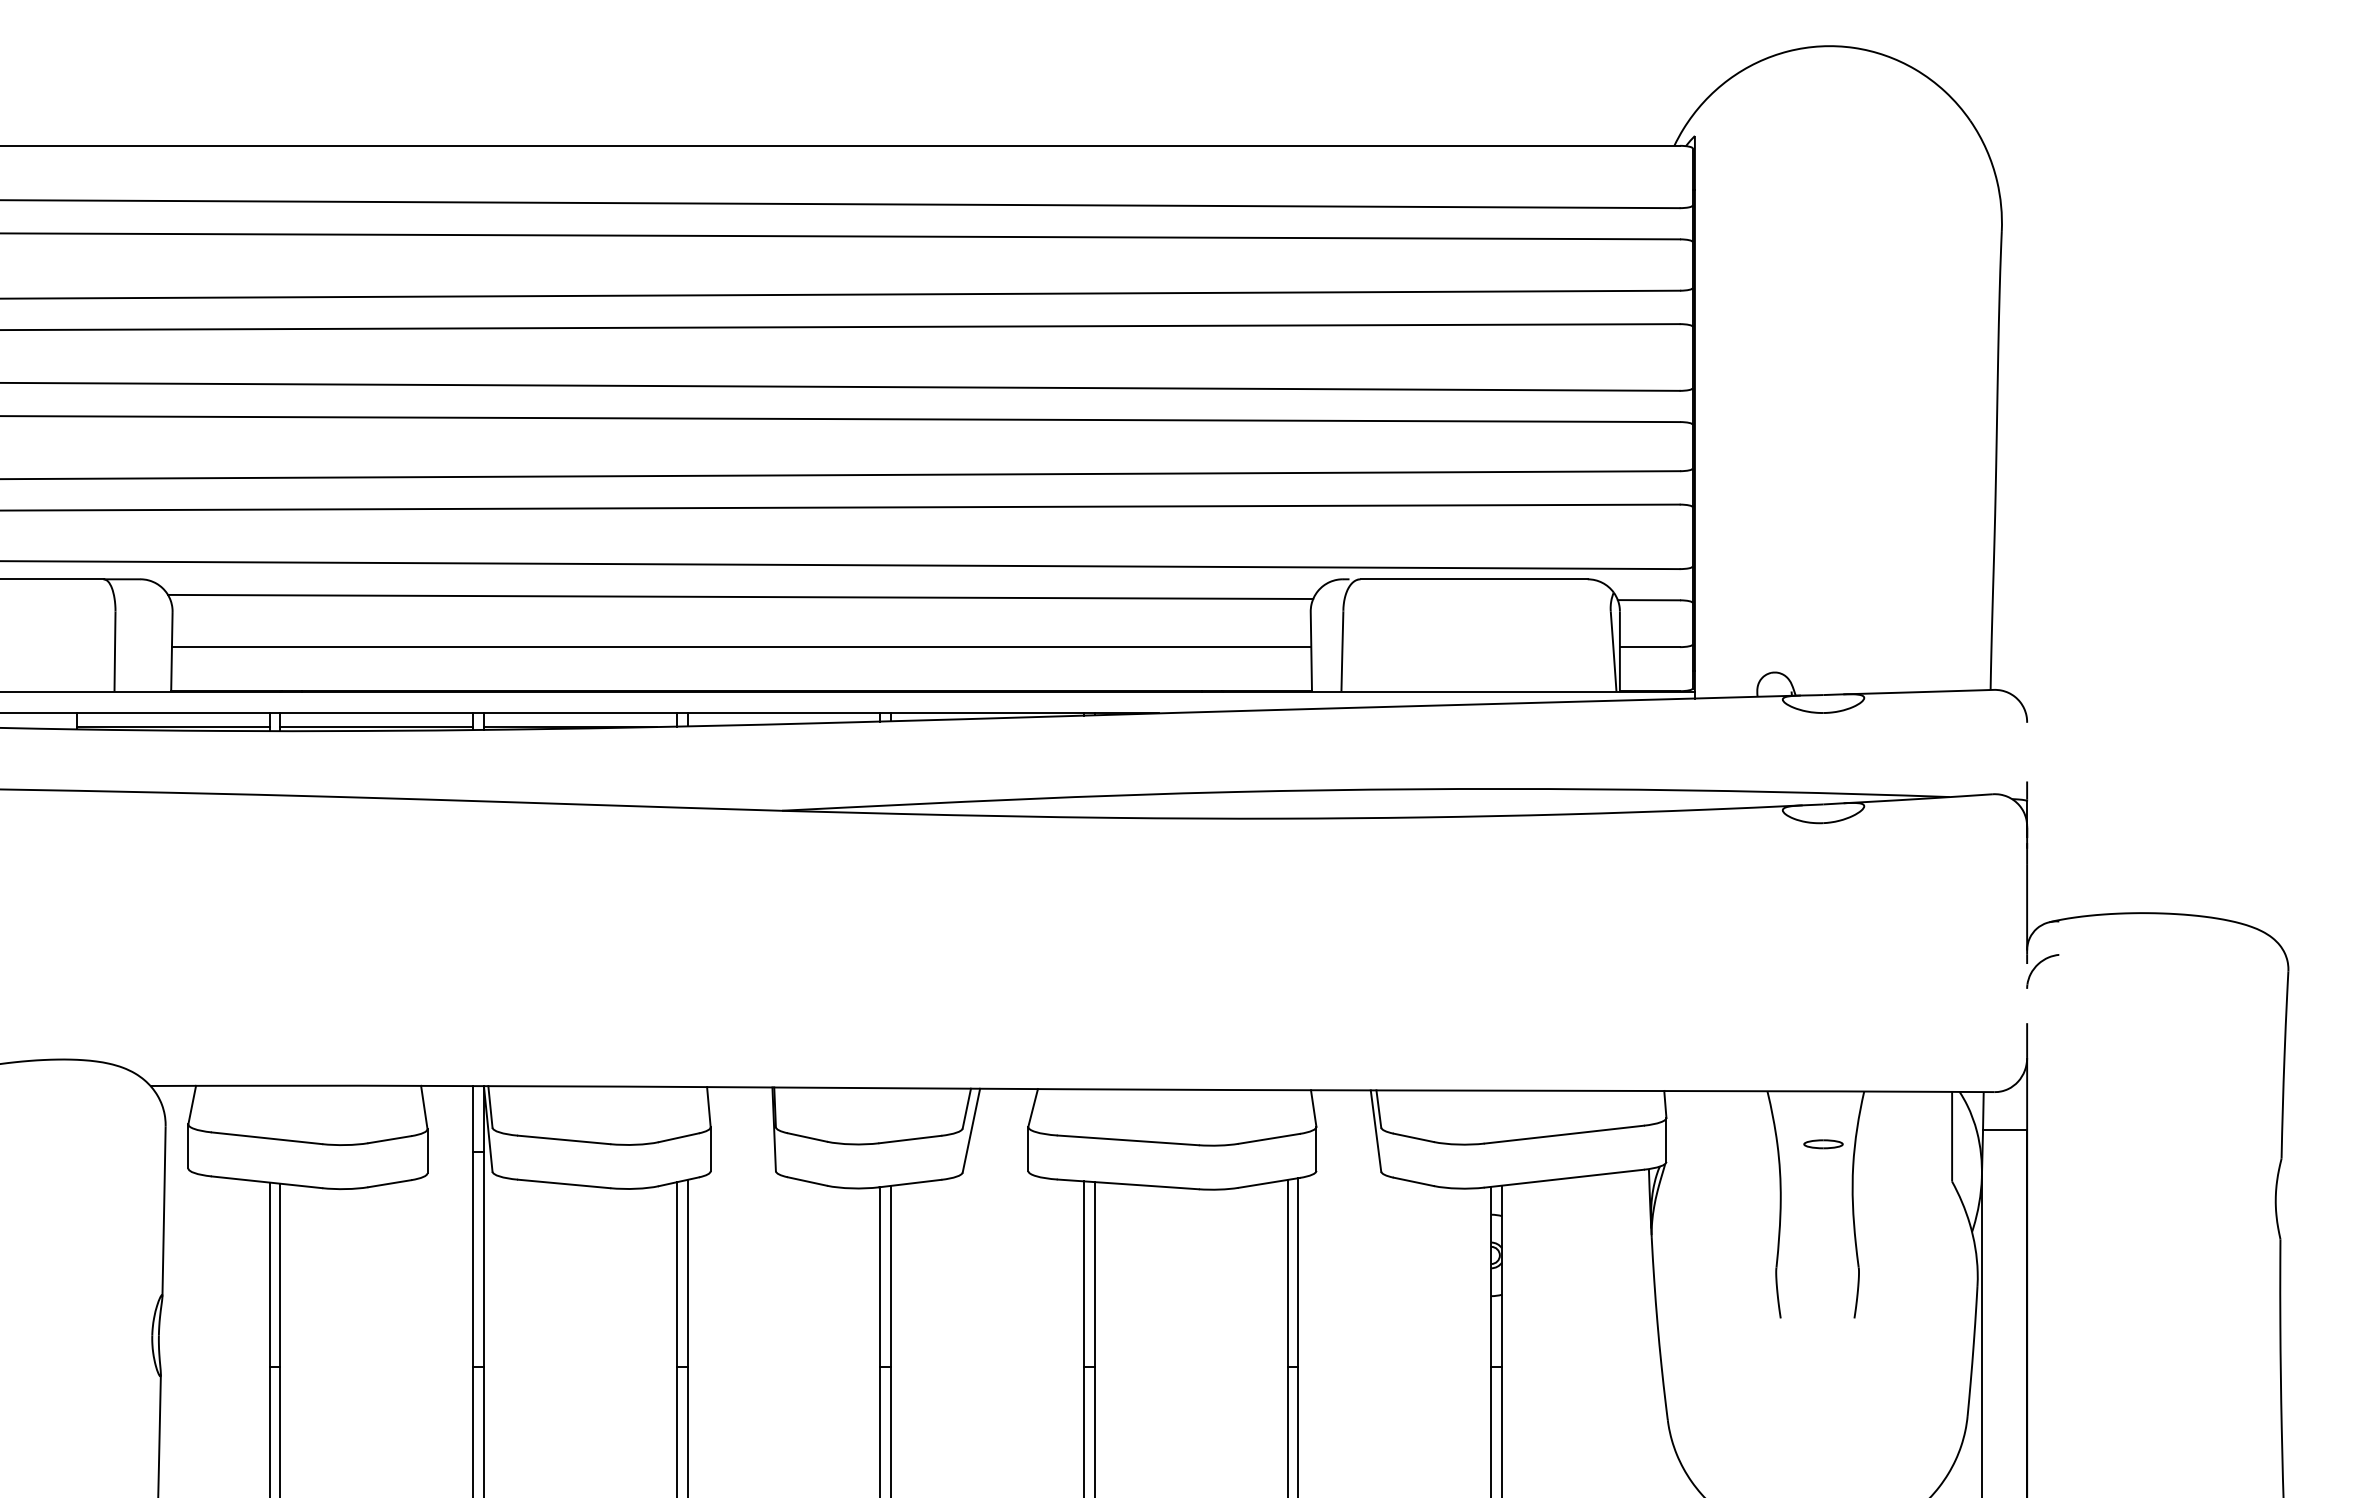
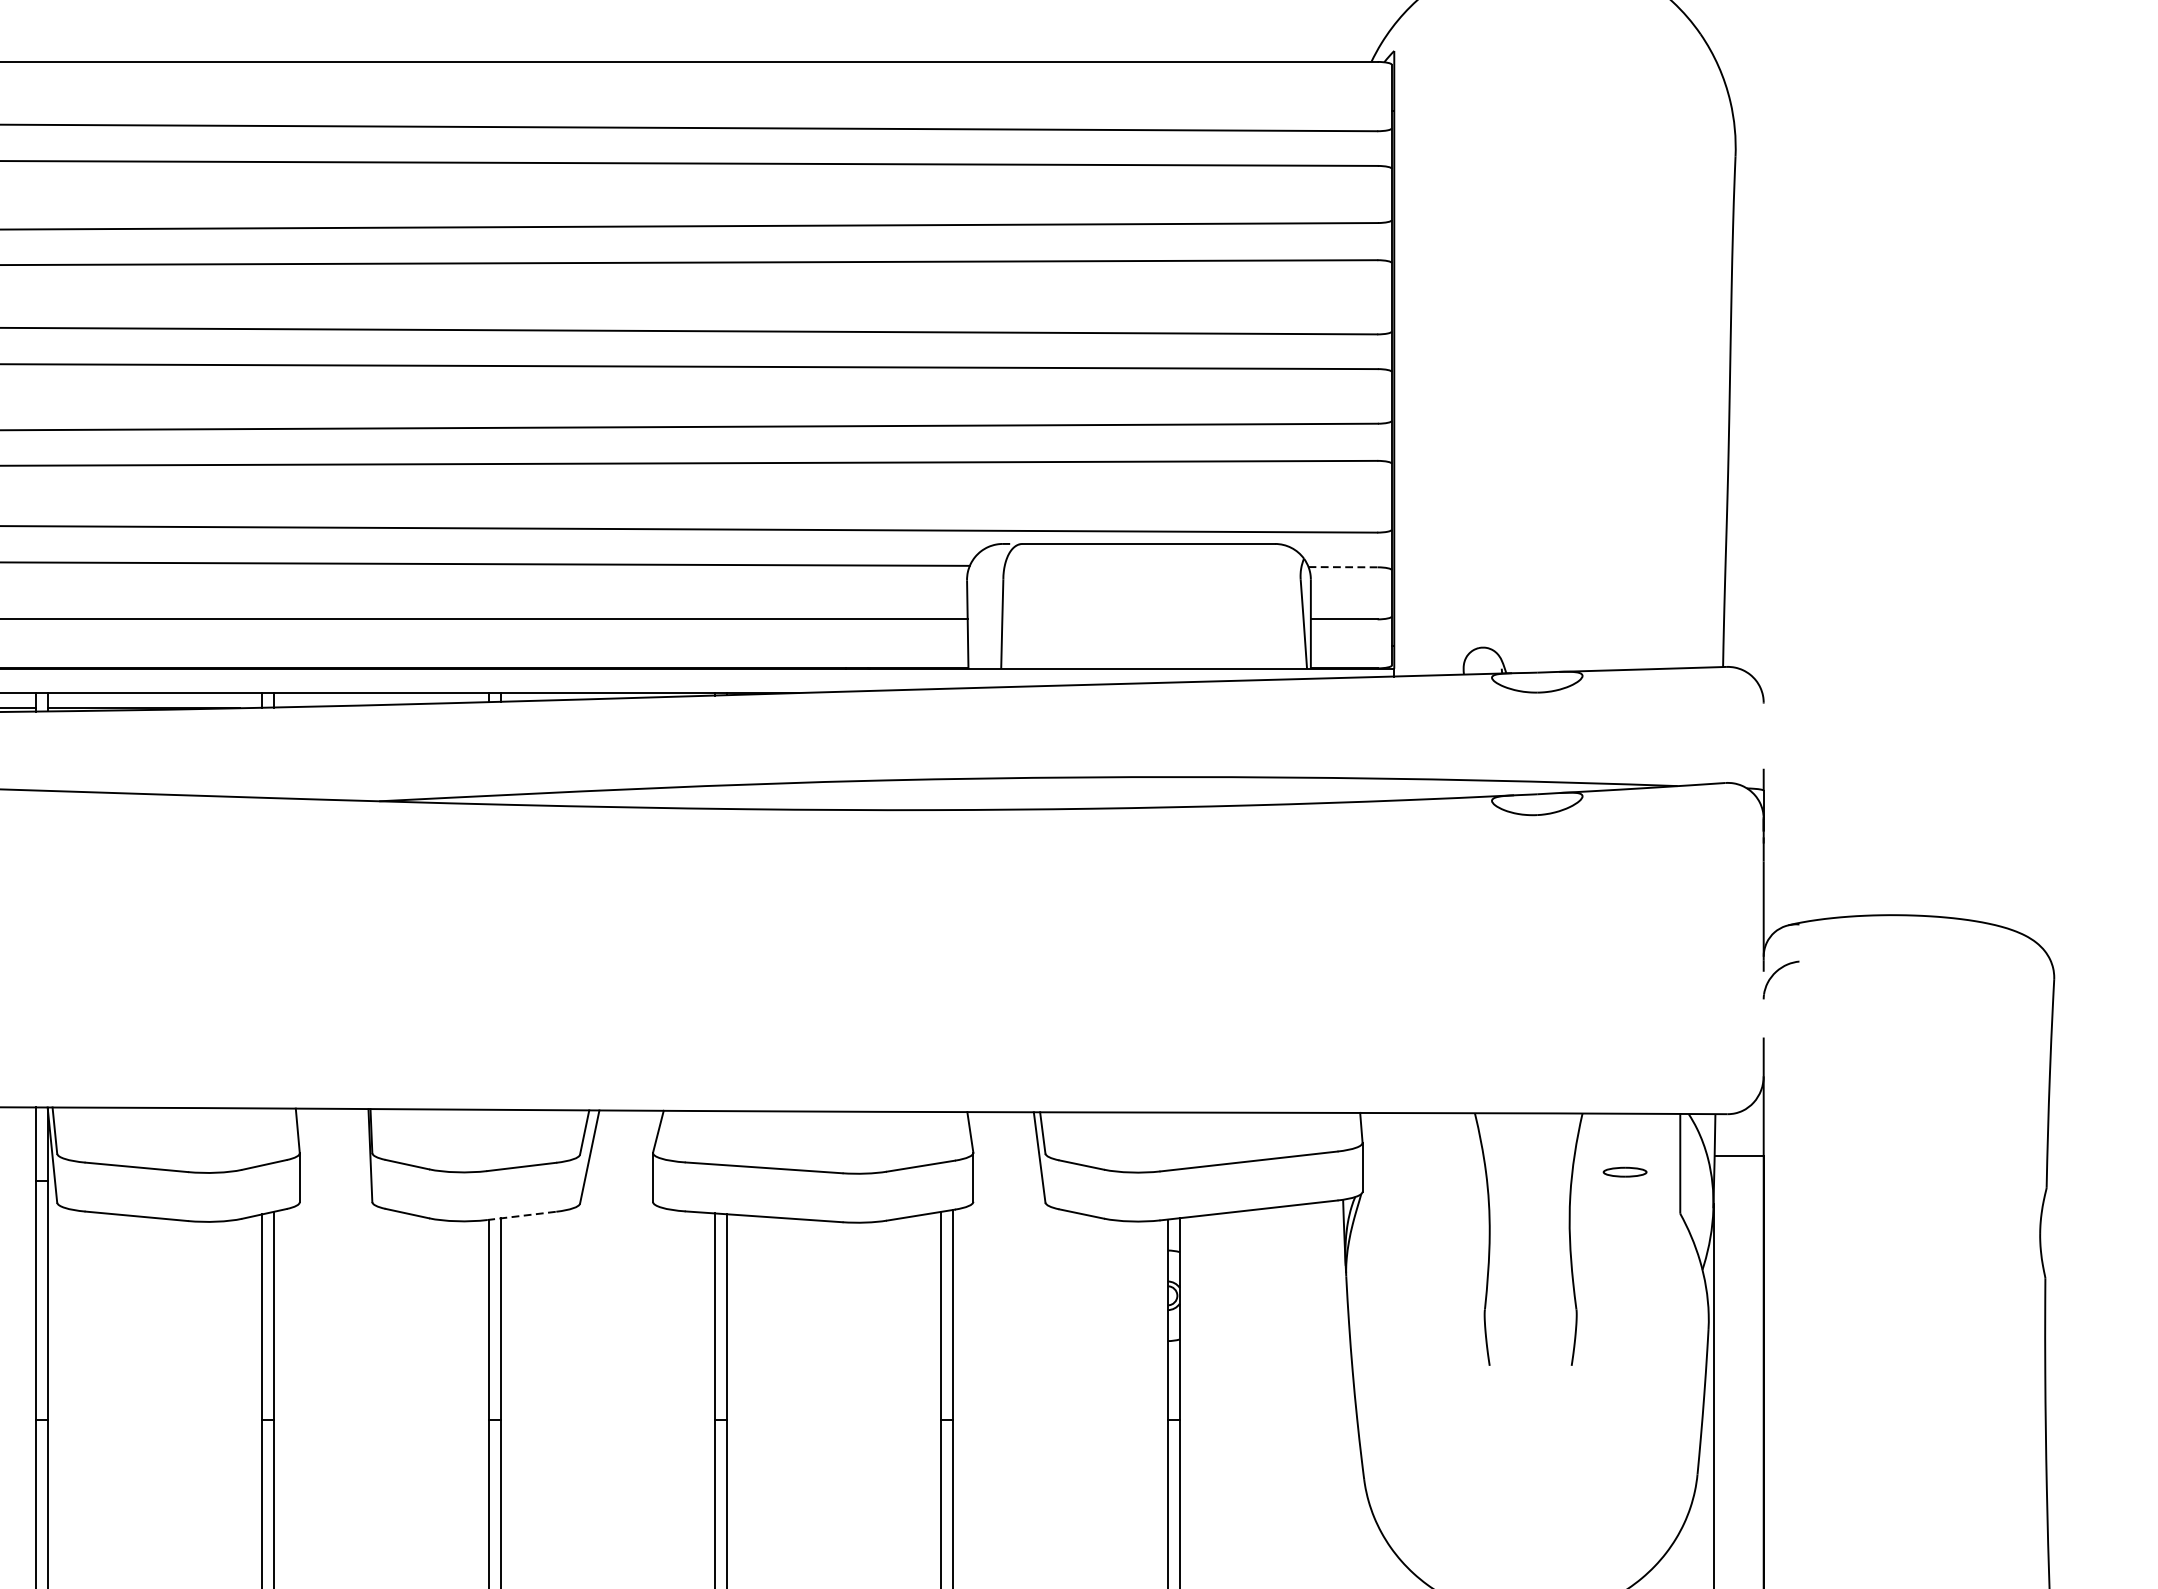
line: (1649, 600) -> (1343, 567), solid -> dashed
part: (1823, 1144) -> (1625, 1172), moved
line: (910, 1183) -> (521, 1215), solid -> dashed

